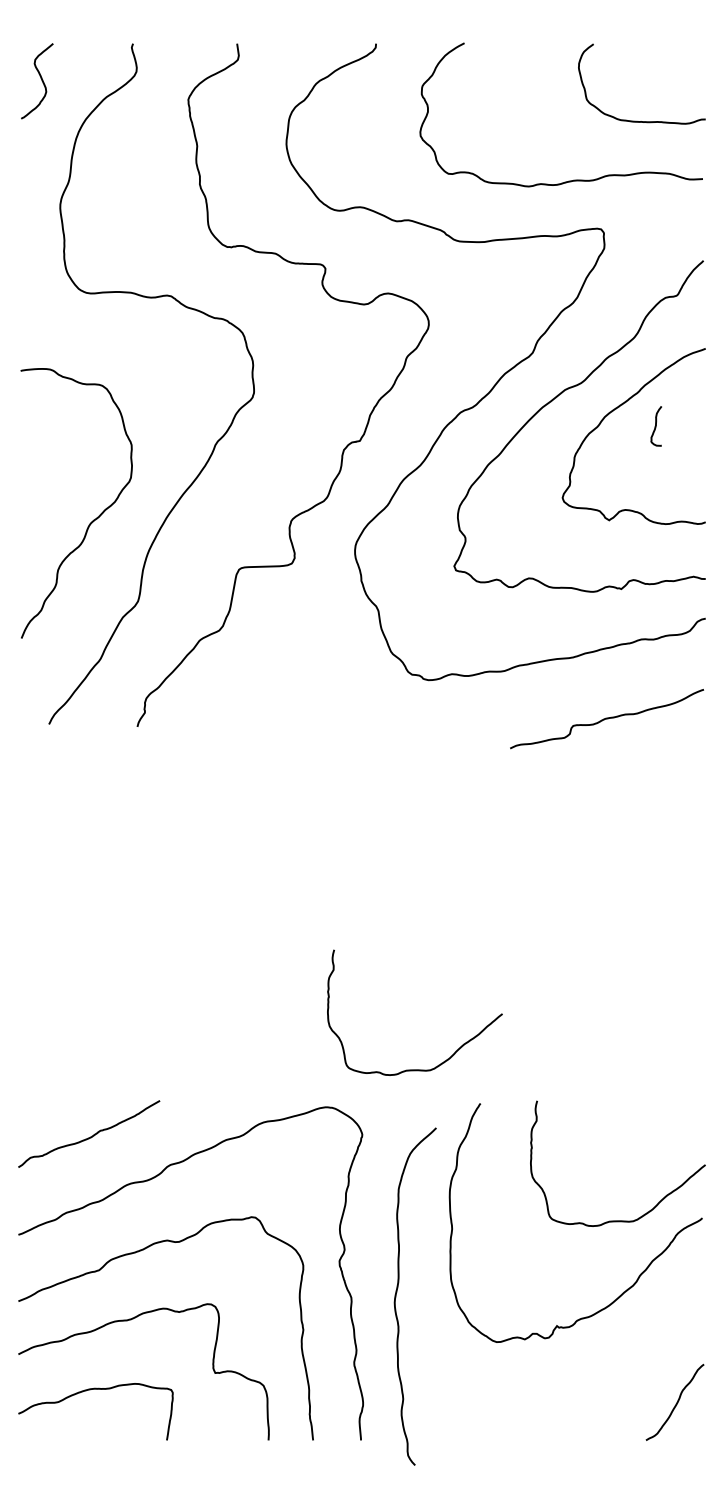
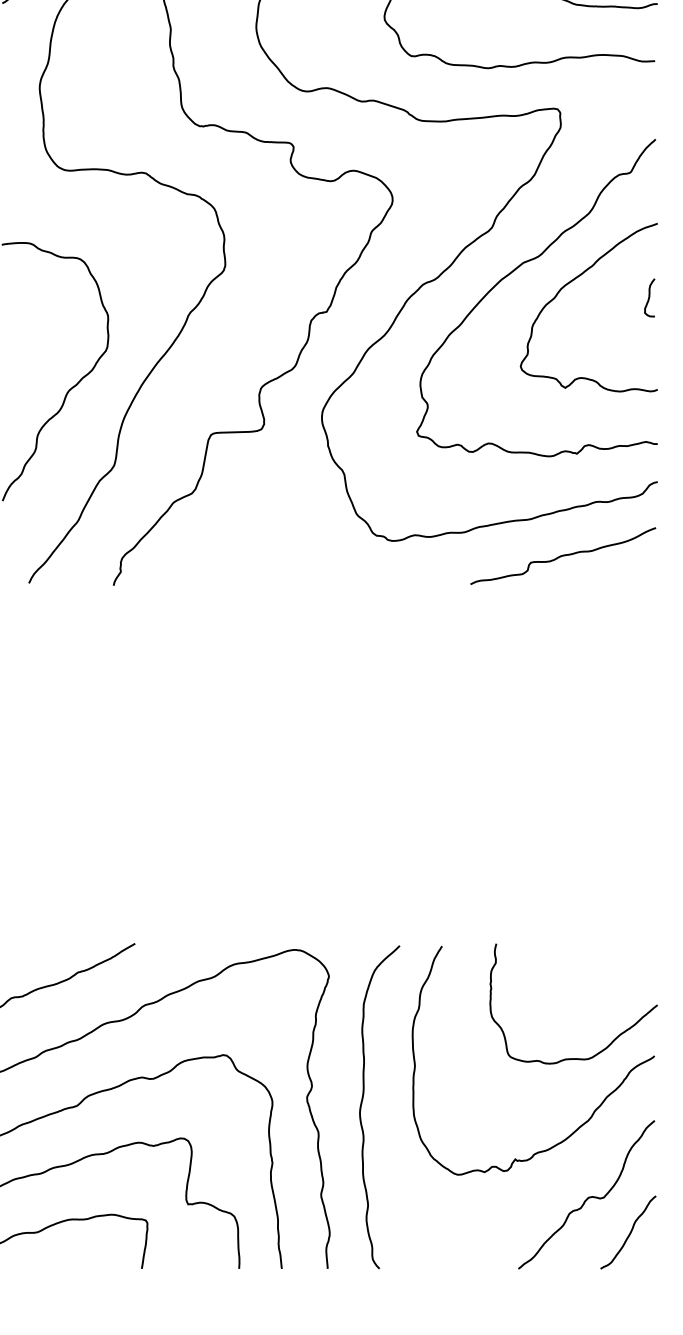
curve: (655, 426) -> (648, 298), moved
curve: (606, 719) -> (562, 556), moved
curve: (454, 1052) -> (417, 897), removed
curve: (397, 1292) -> (362, 1103), moved
curve: (632, 1365) -> (587, 1197), added

